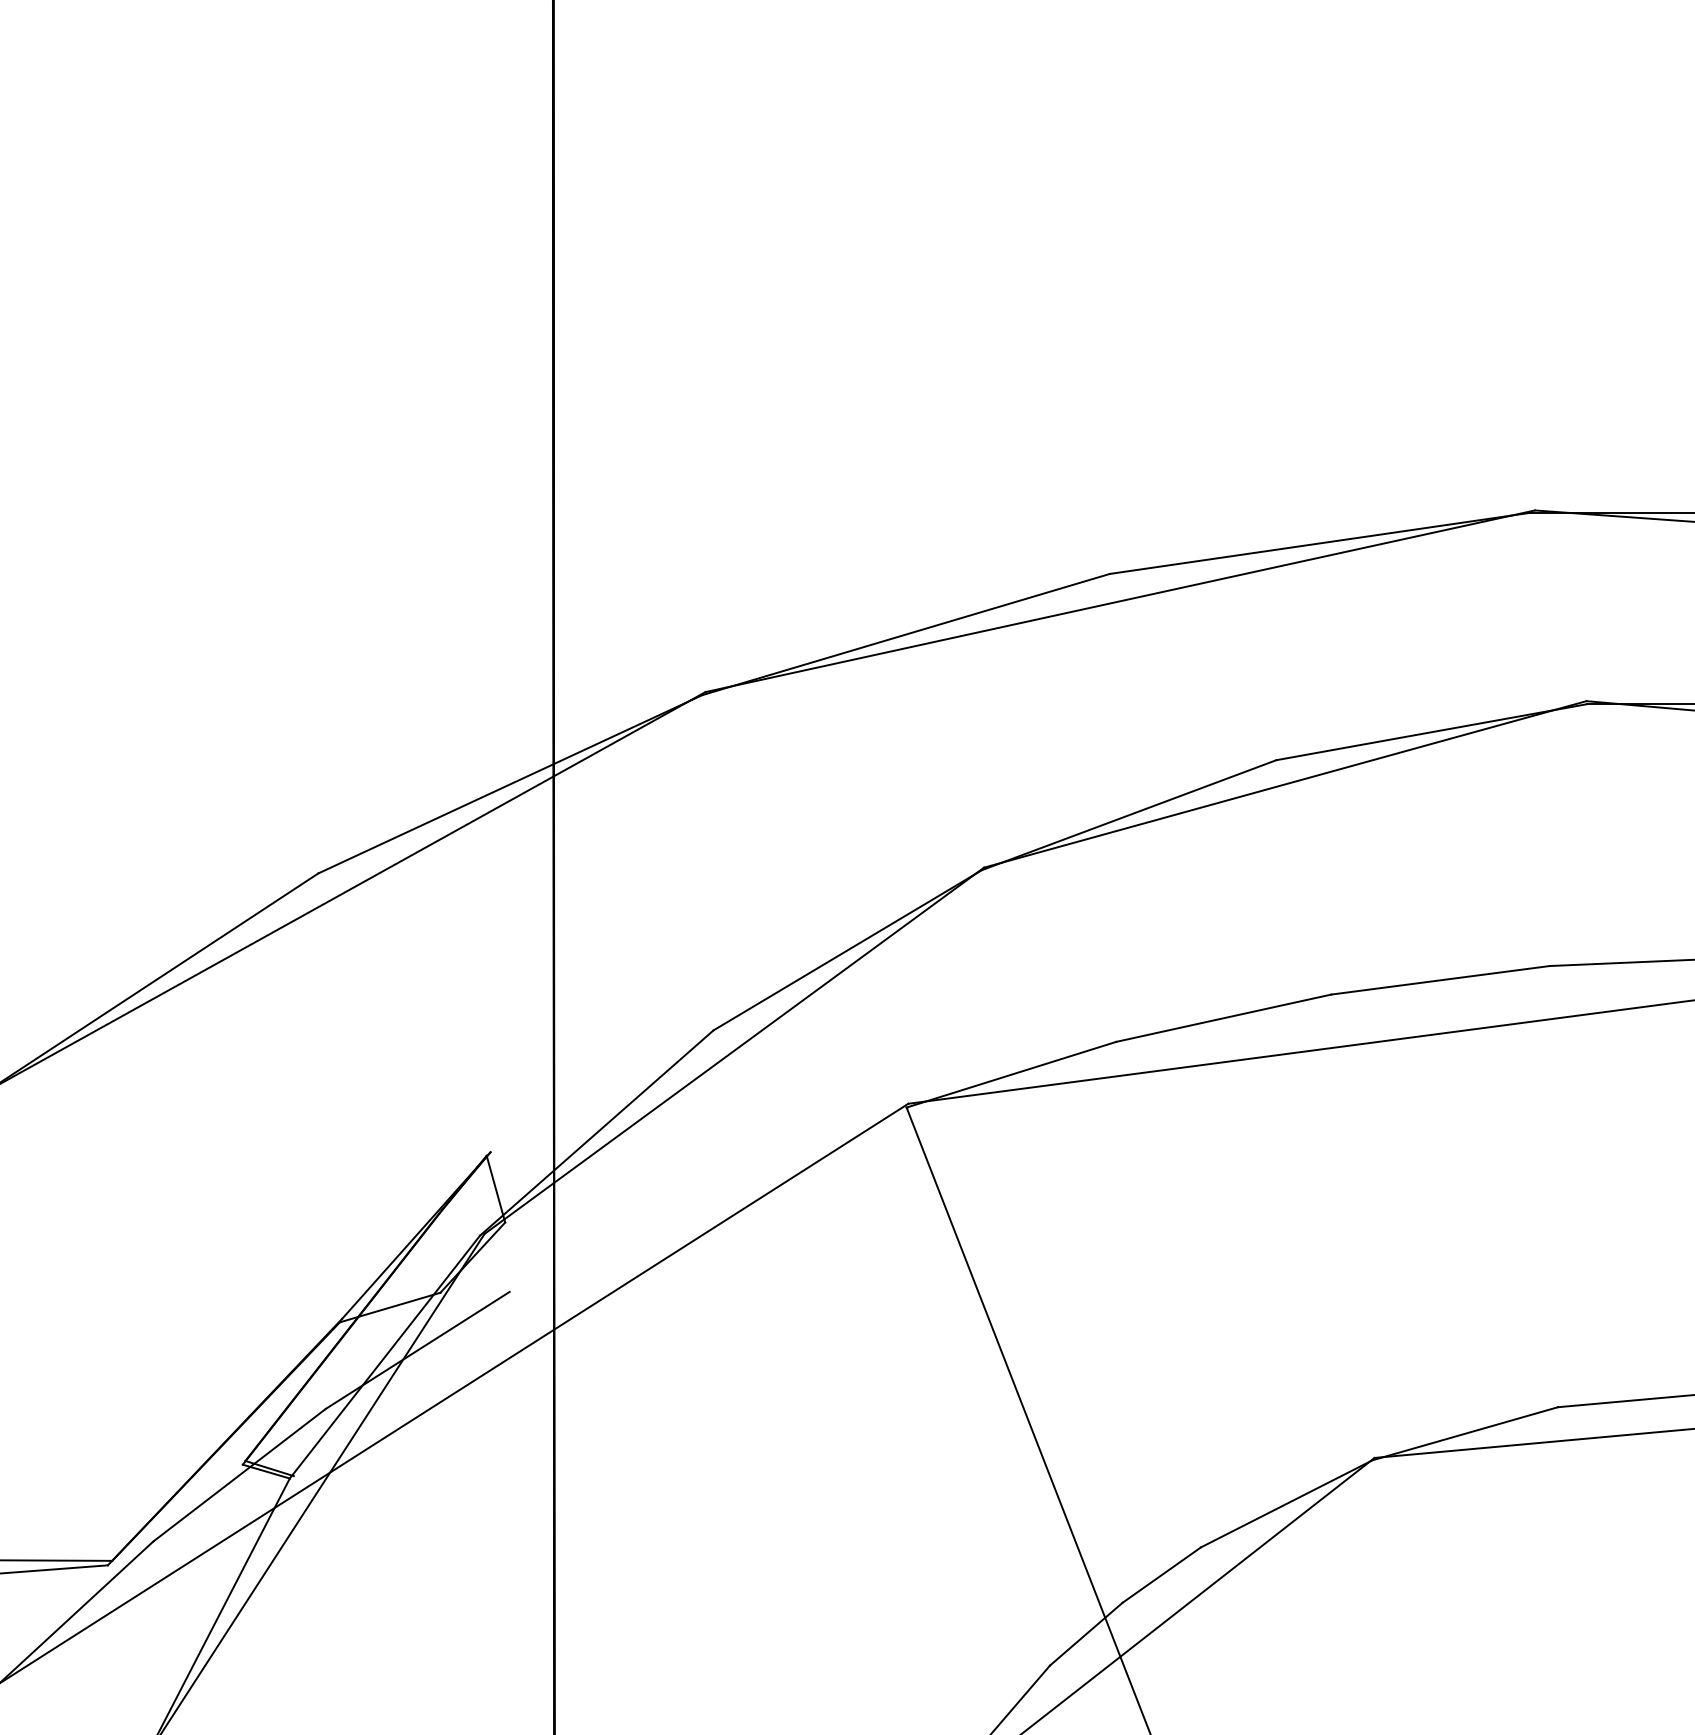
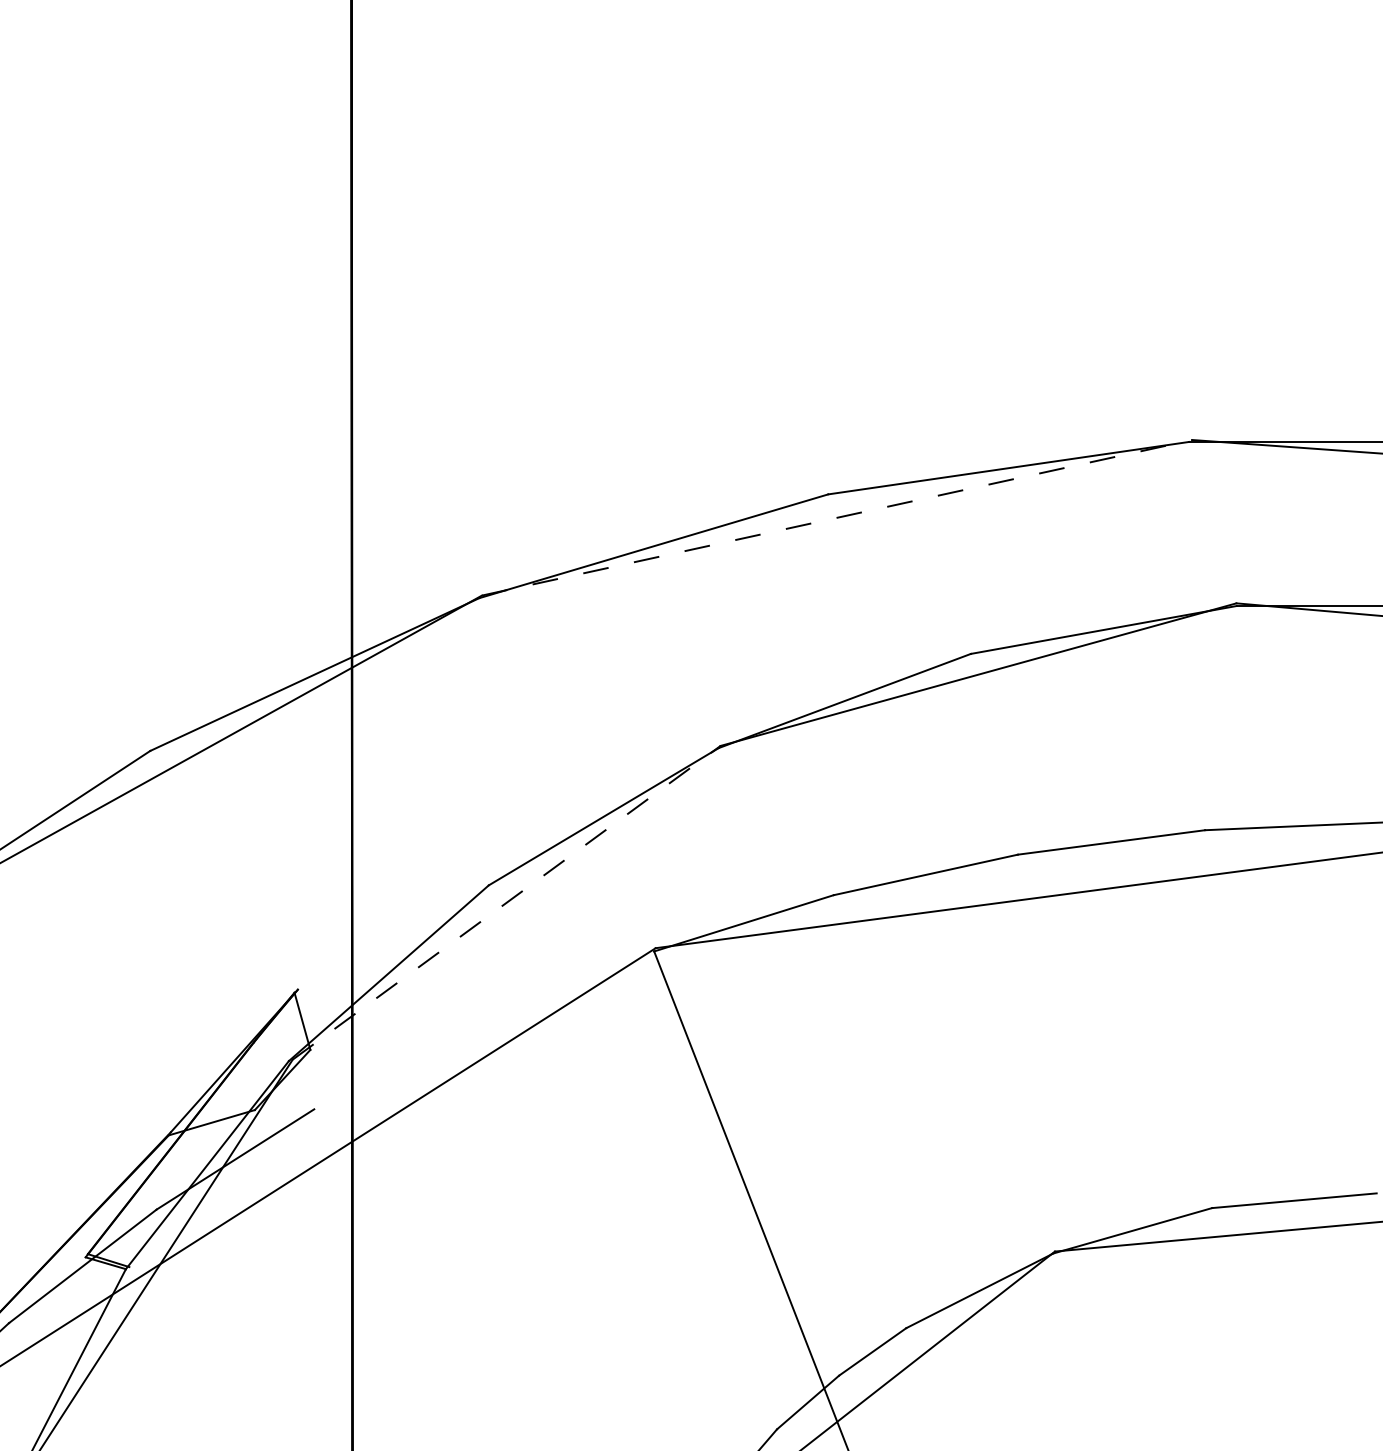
line: (1120, 601) -> (837, 517), solid -> dashed
line: (734, 1050) -> (506, 902), solid -> dashed

